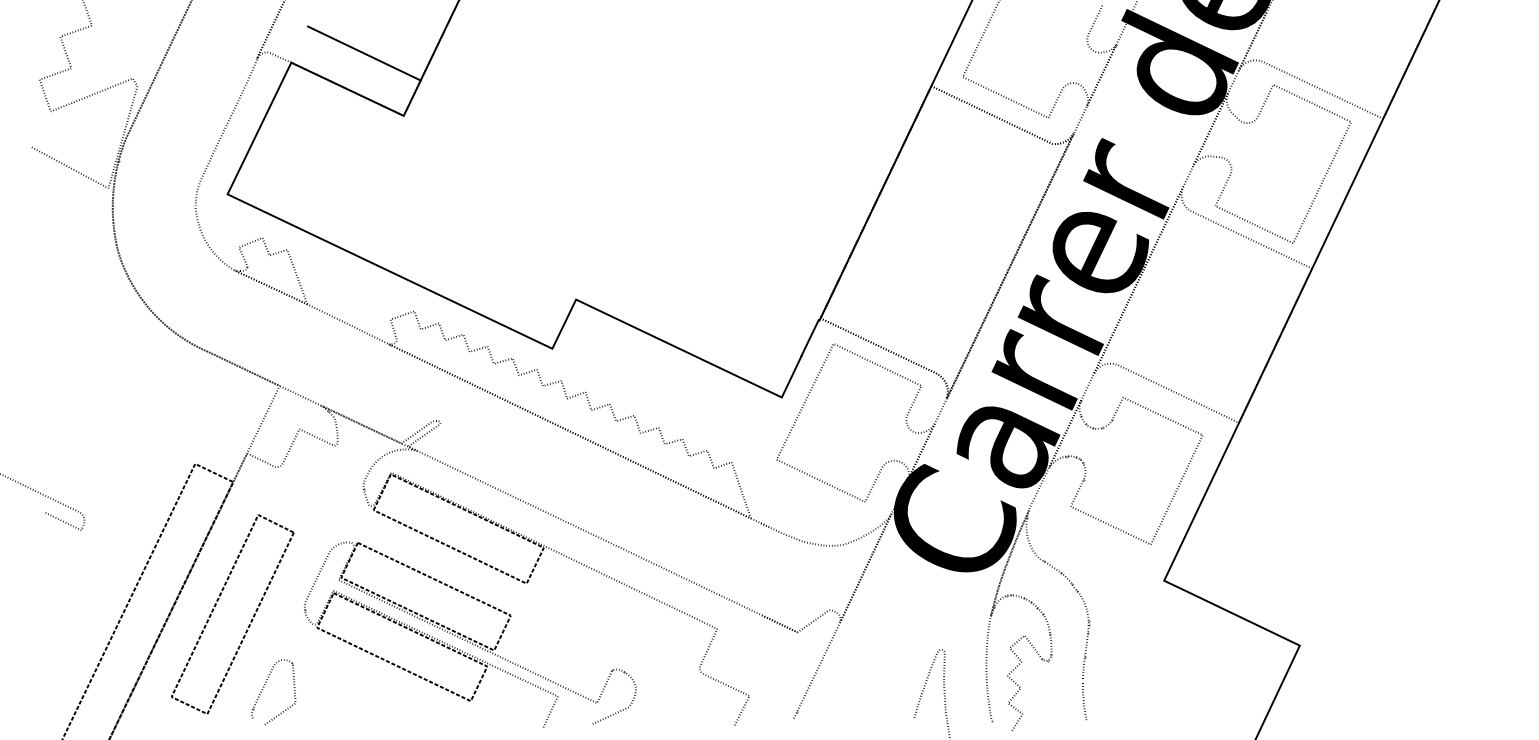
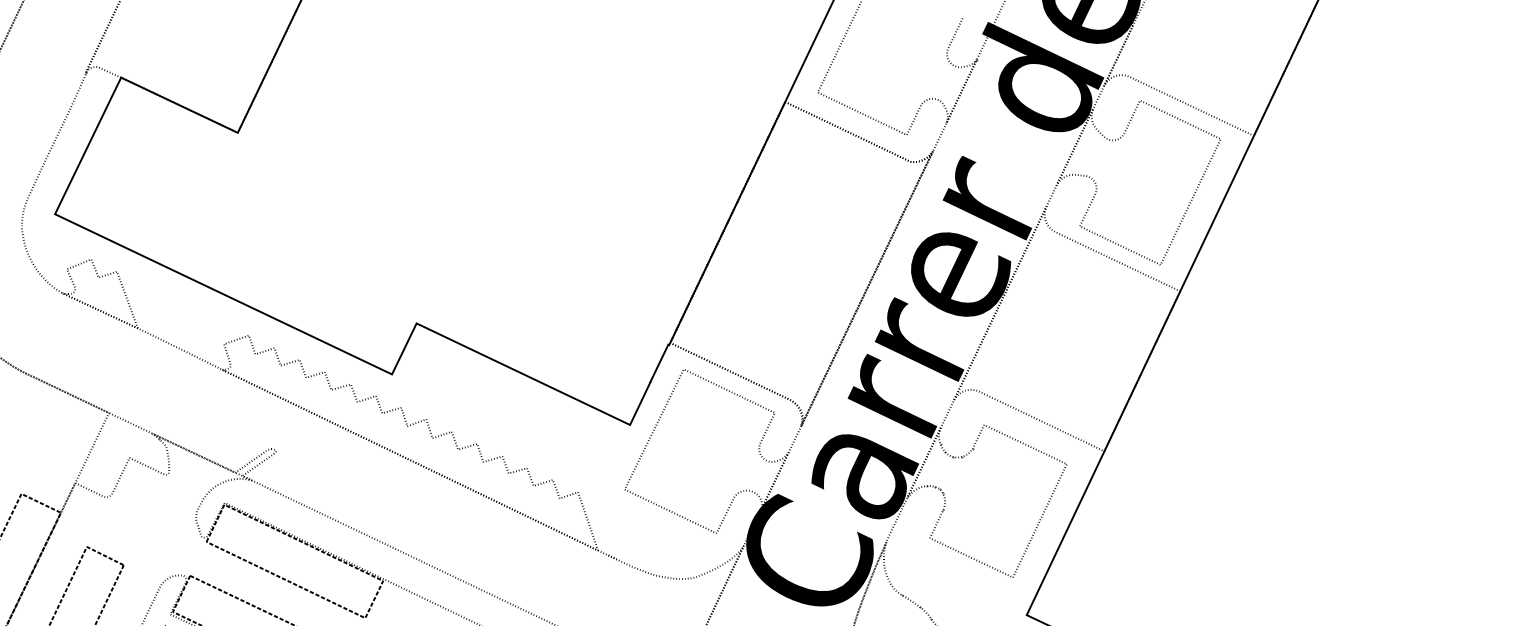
line: (364, 53) -> (197, 68), removed

